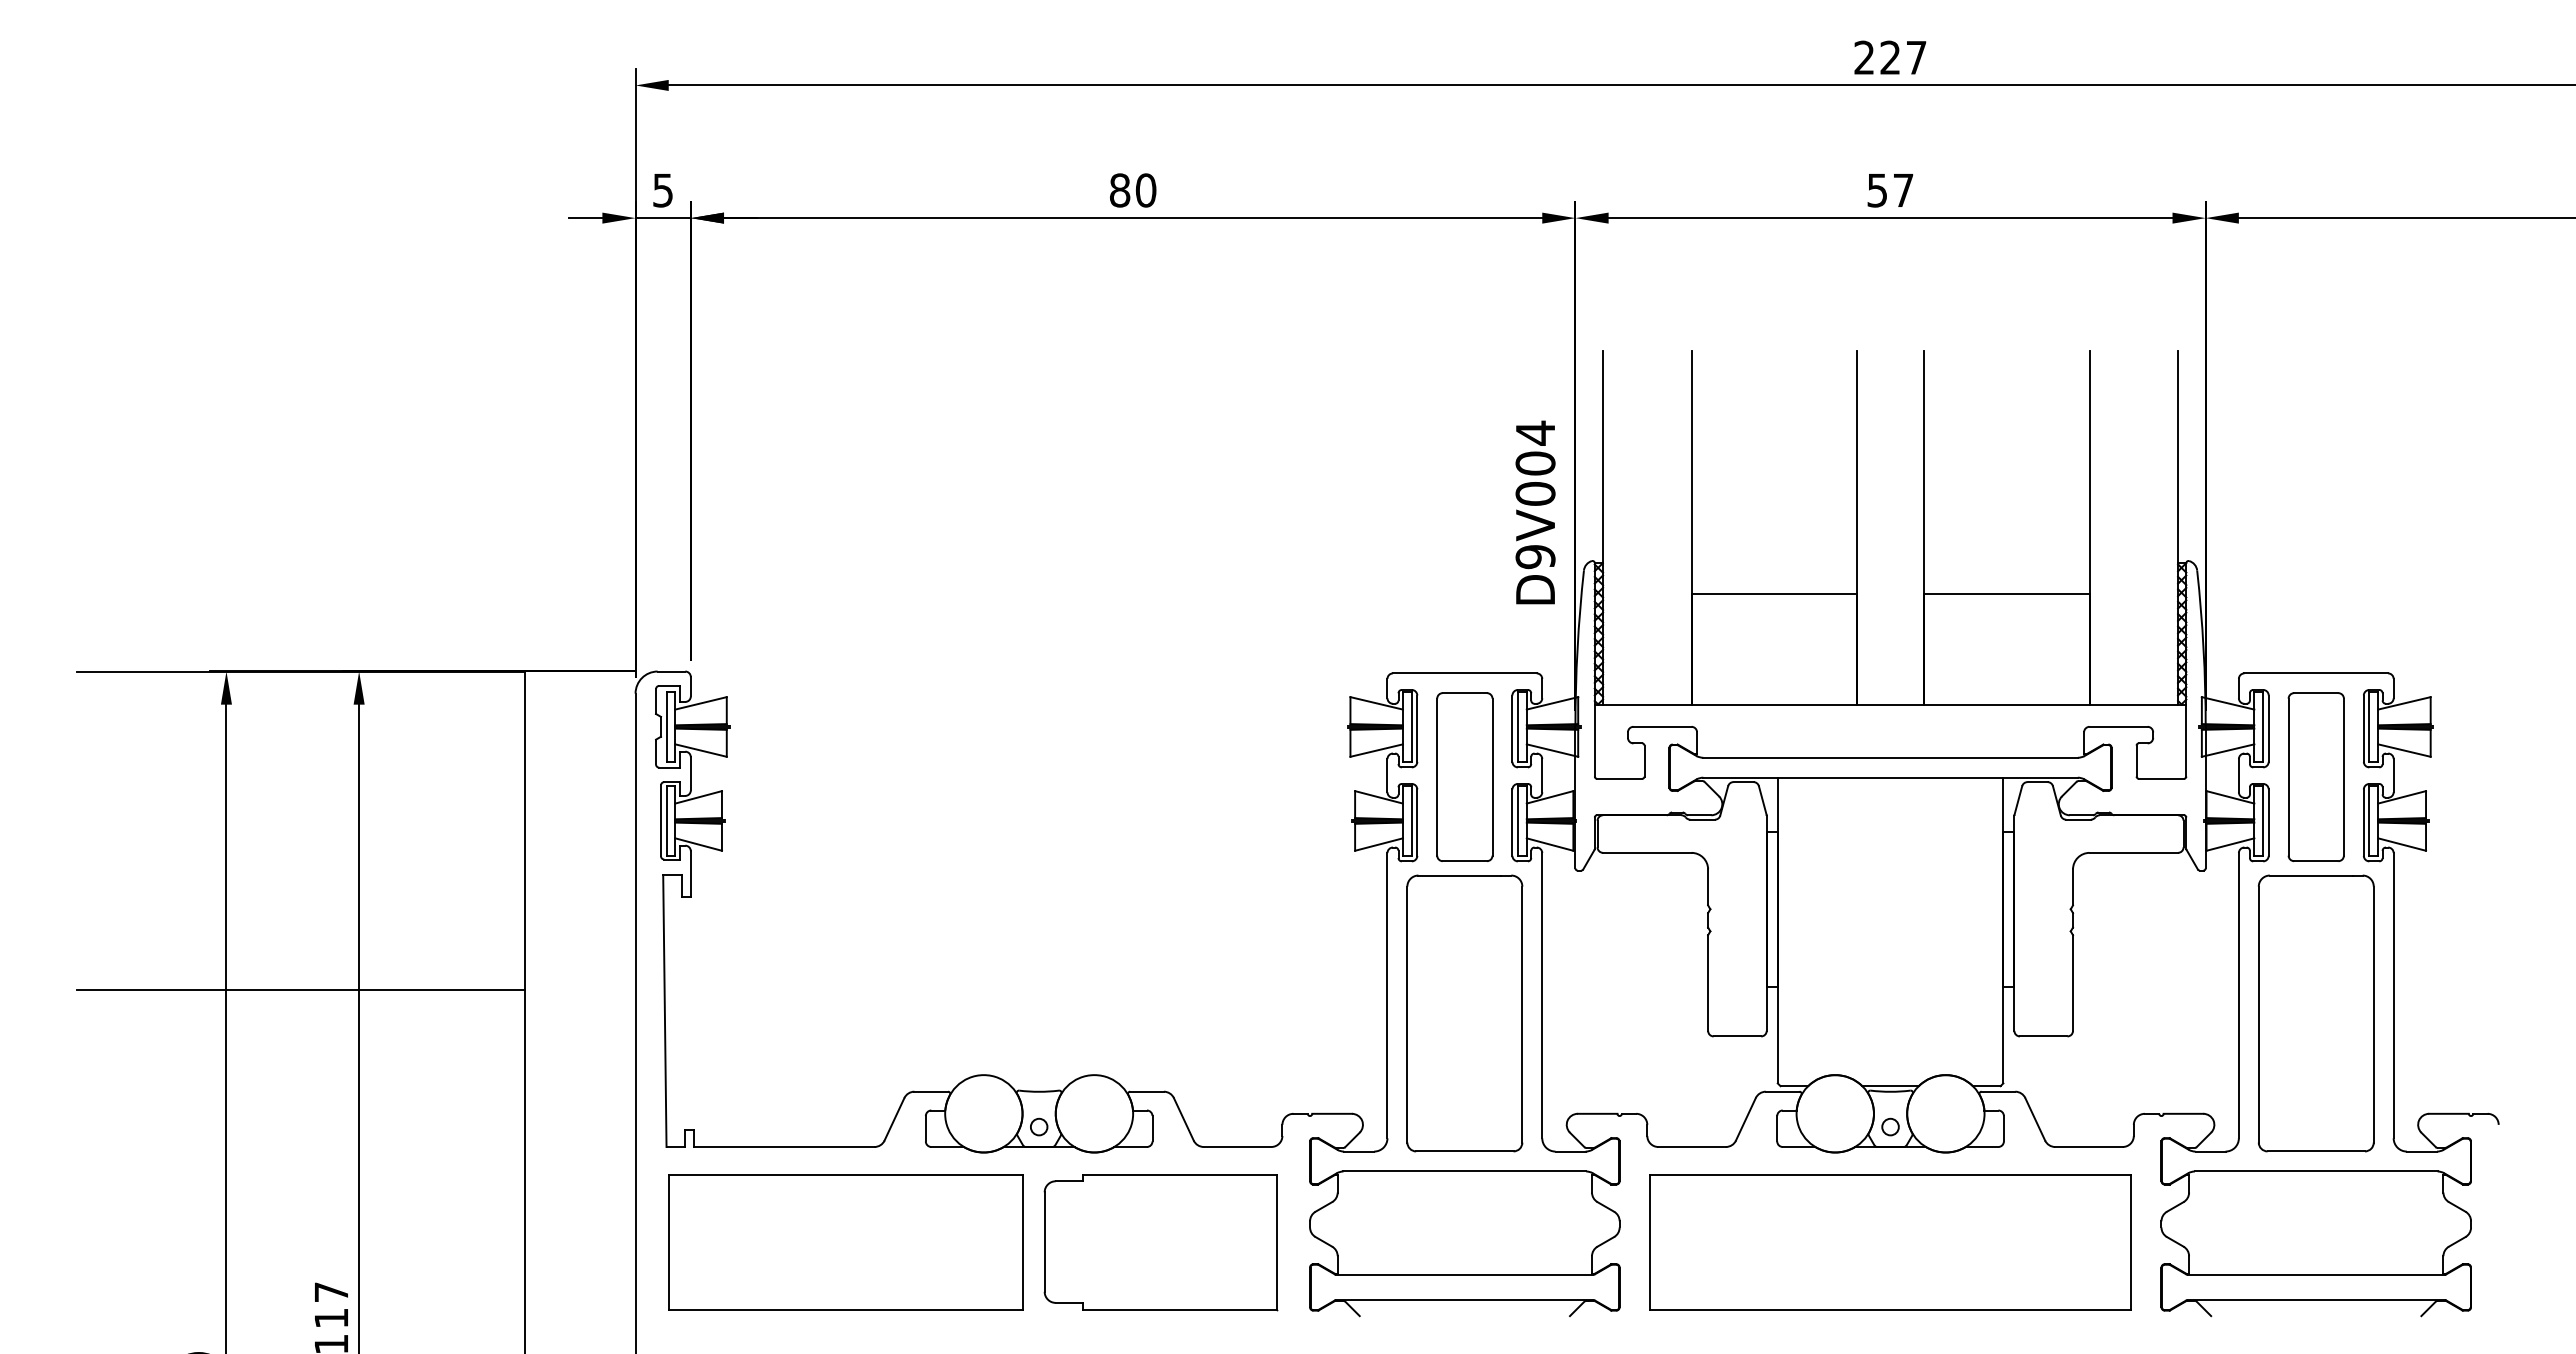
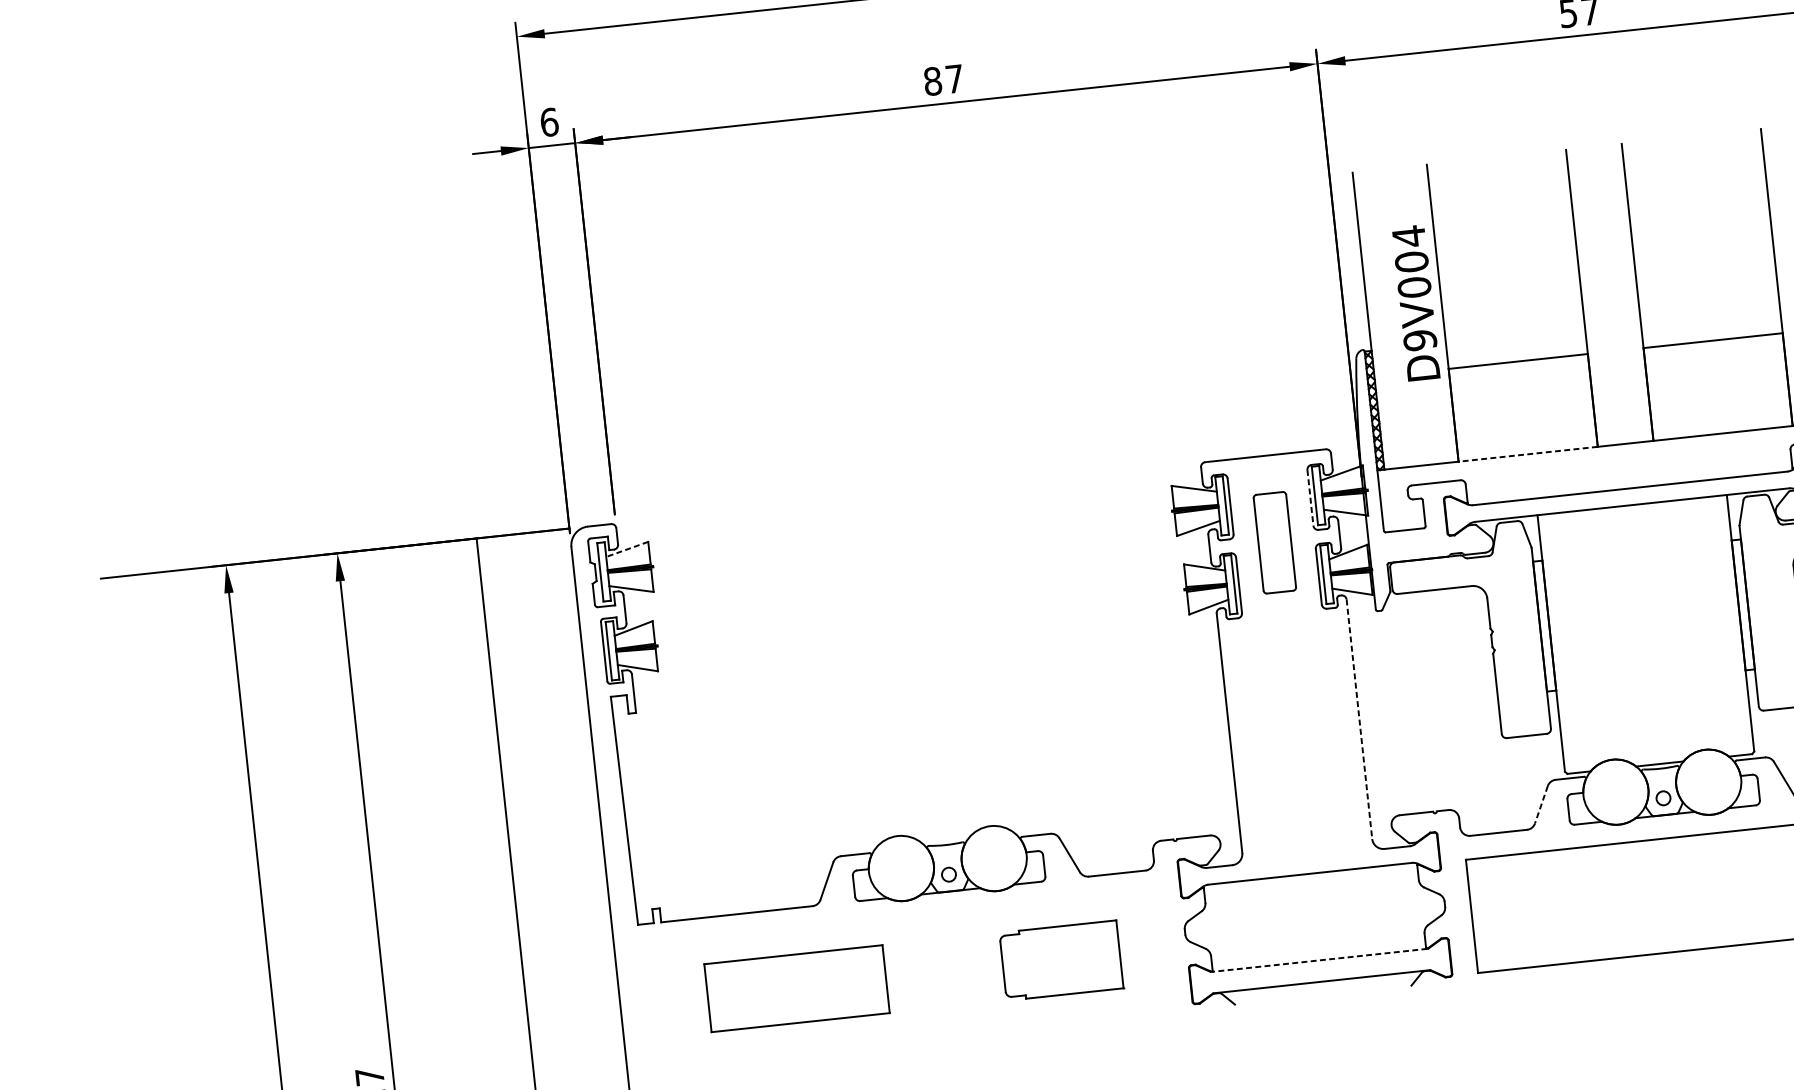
text: (663, 190) -> (549, 122), 5 -> 6
text: (1145, 190) -> (954, 79), 80 -> 87
text: (1535, 512) -> (1416, 303), moved
line: (700, 703) -> (626, 549), solid -> dashed
line: (1774, 704) -> (1528, 454), solid -> dashed
line: (1512, 729) -> (1310, 498), solid -> dashed
part: (1464, 776) -> (1274, 542), size x0.7
line: (301, 989) -> (317, 825), removed
line: (1542, 995) -> (1359, 719), solid -> dashed
part: (1464, 1013) -> (1295, 741), removed
line: (1745, 1119) -> (1541, 804), solid -> dashed
part: (845, 1242) -> (796, 988), size x0.6
part: (1160, 1242) -> (1061, 960), size x0.6
line: (1464, 1274) -> (1319, 960), solid -> dashed

